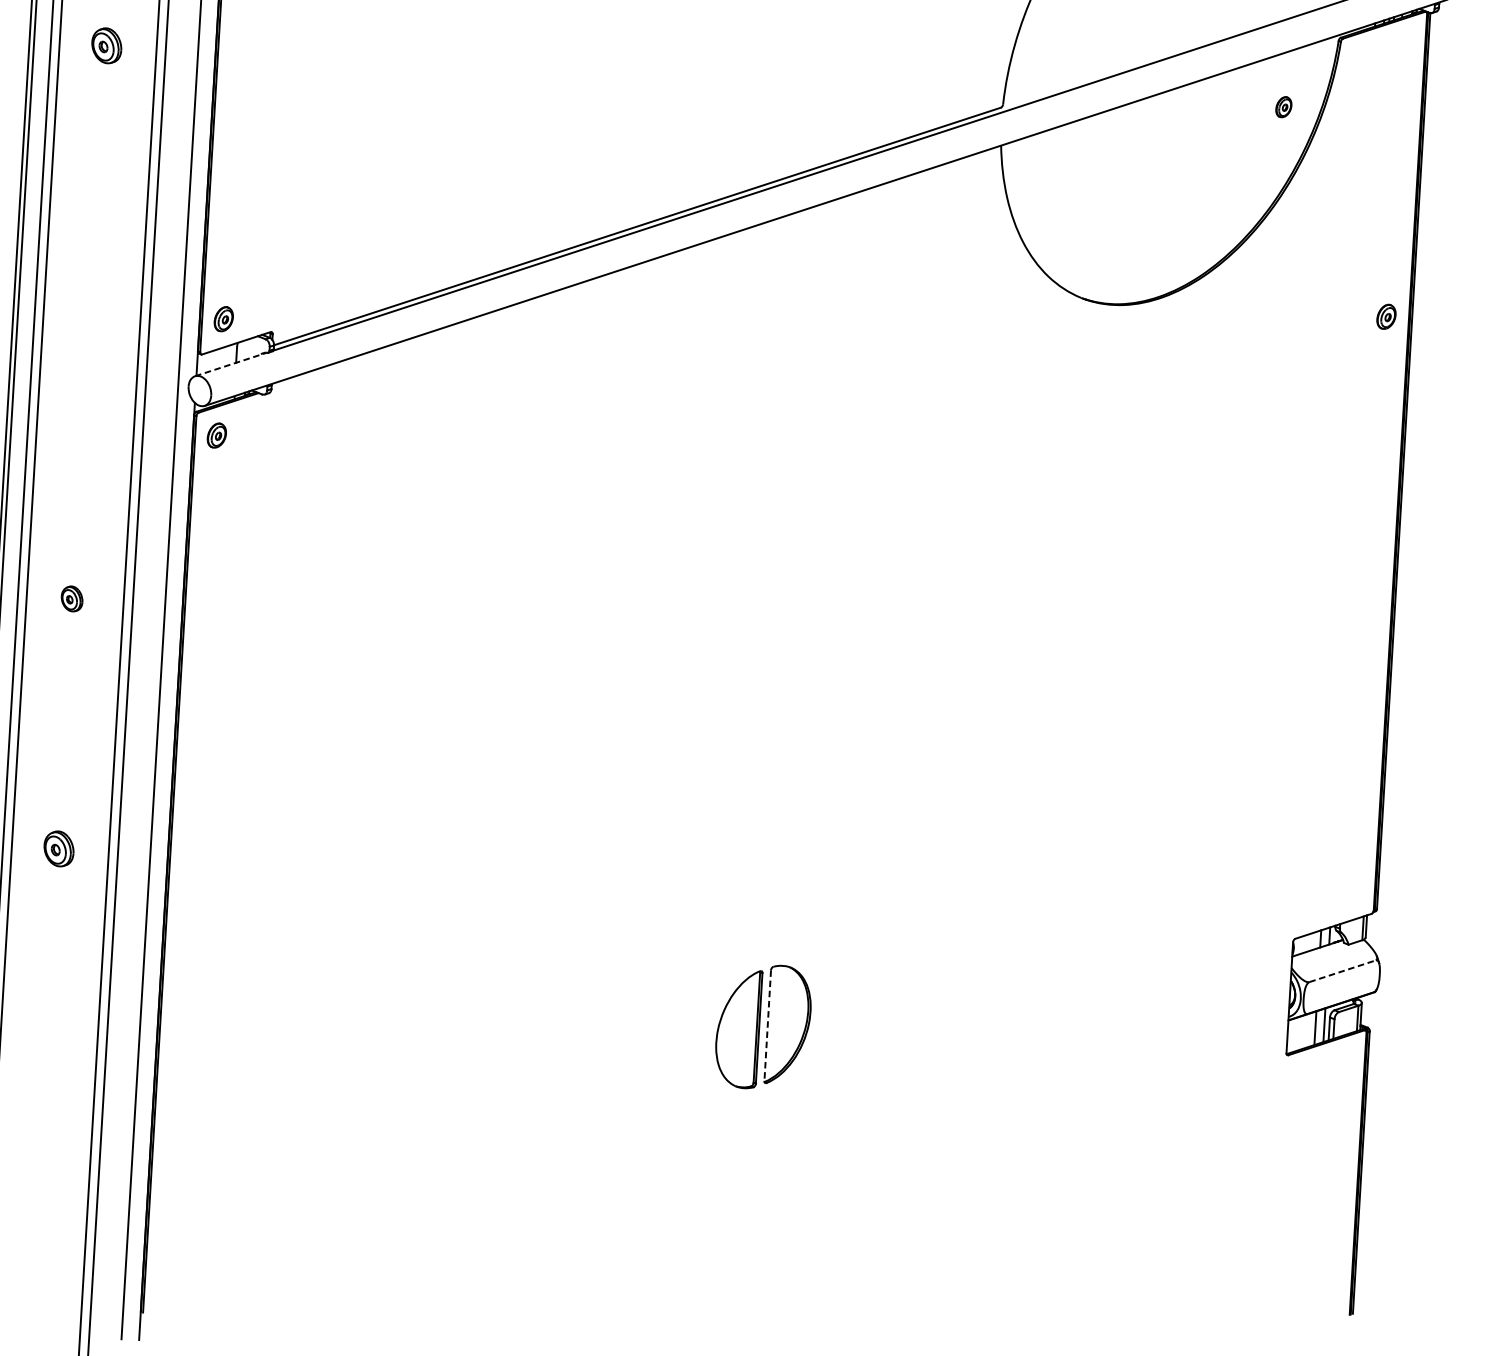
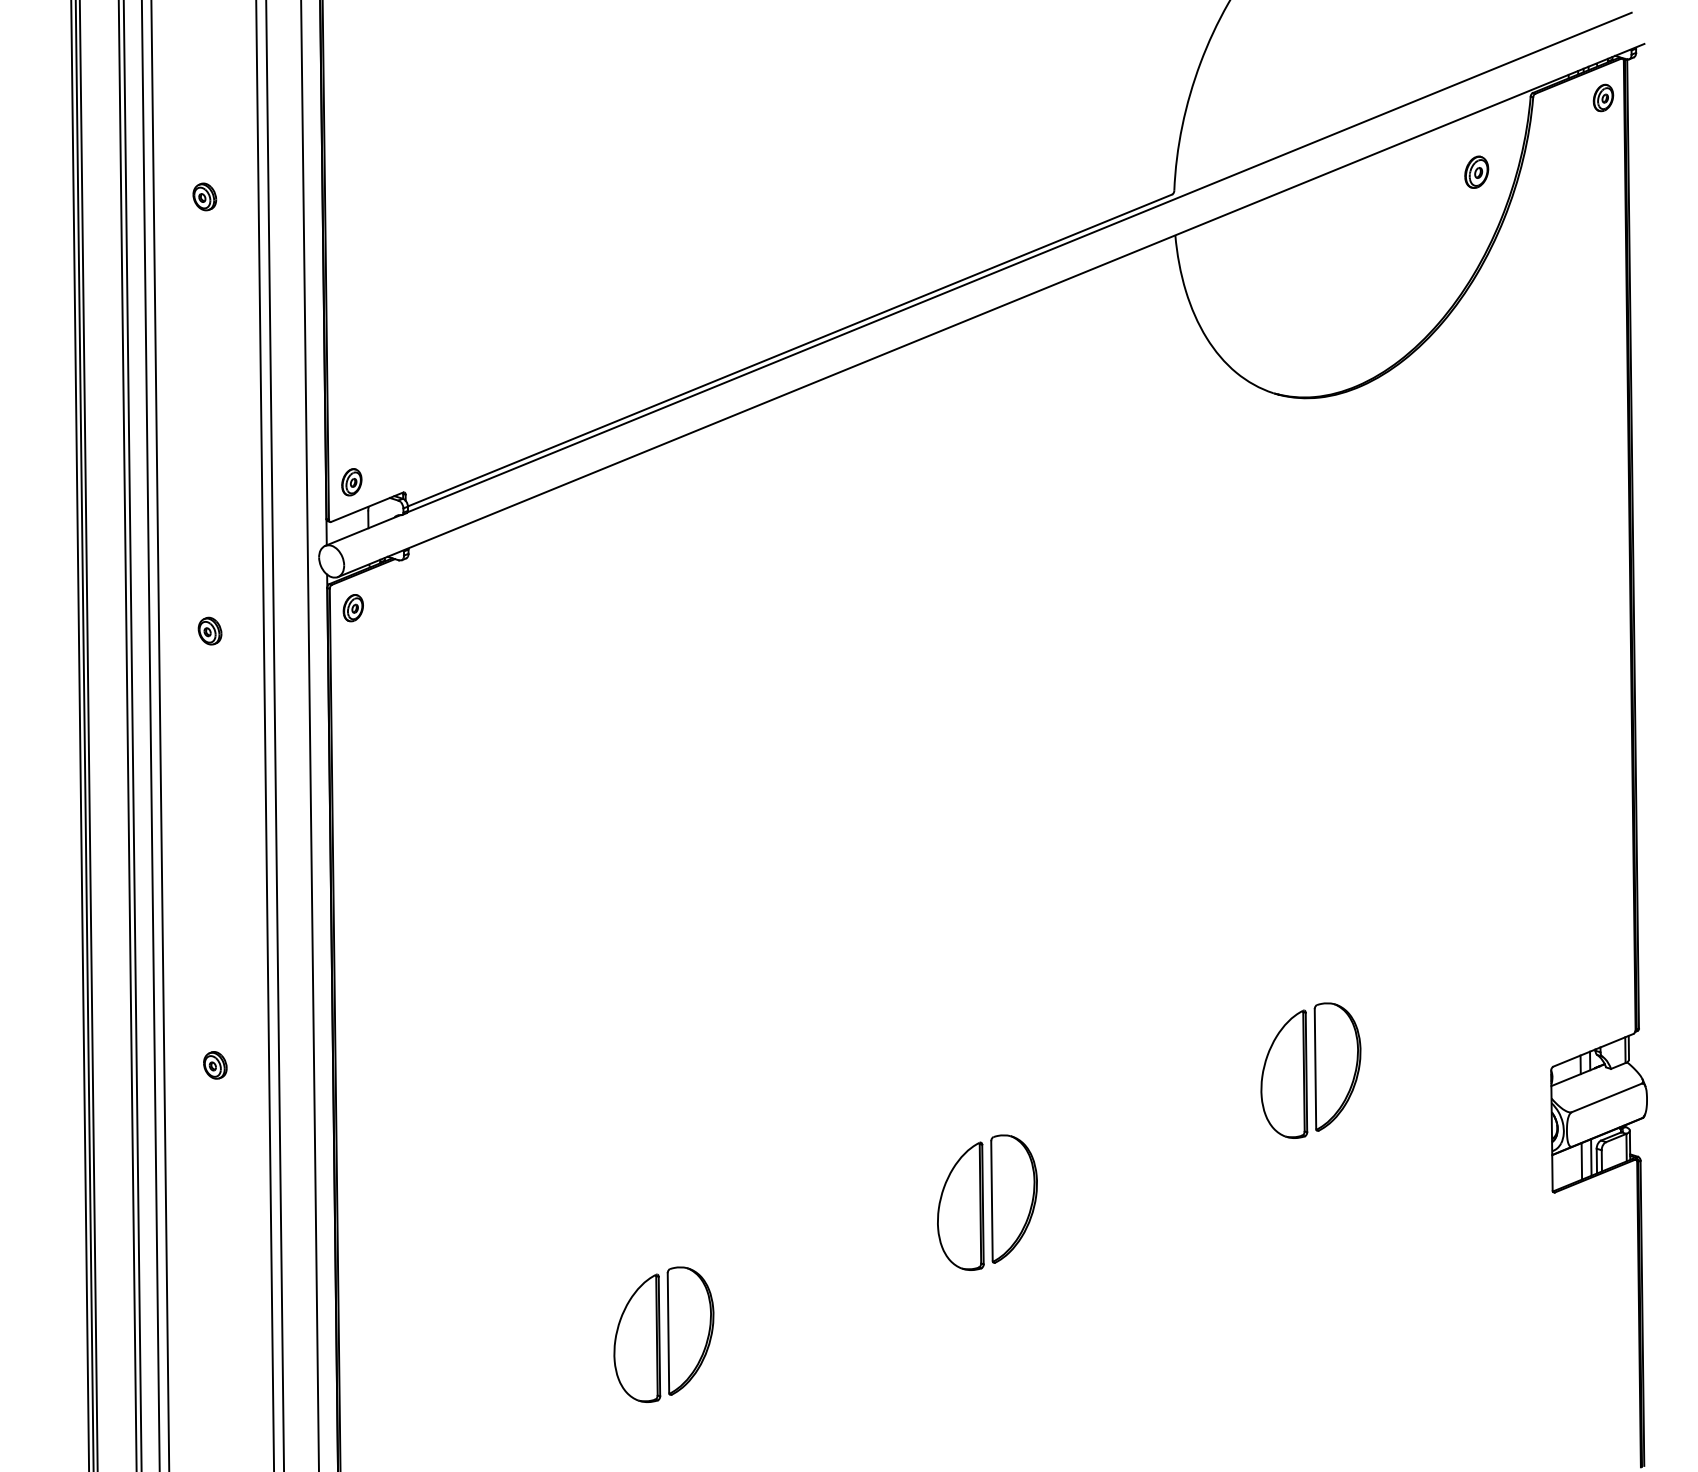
part: (106, 45) -> (204, 196), size x0.71
part: (1283, 106) -> (1476, 171), size x1.43
part: (1386, 316) -> (1603, 97), moved
line: (230, 364) -> (362, 530), dashed -> solid
part: (71, 598) -> (209, 630), moved
part: (59, 849) -> (215, 1065), size x0.71
part: (1070, 926) -> (1310, 1070), added
line: (1342, 970) -> (1606, 1097), dashed -> solid
line: (767, 1025) -> (991, 1200), dashed -> solid
part: (455, 1127) -> (663, 1334), added

